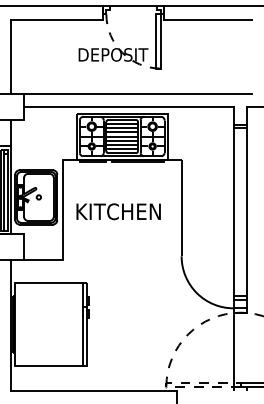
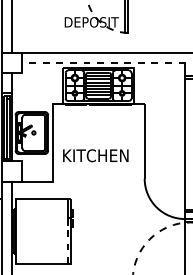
line: (128, 107) -> (103, 63), solid -> dashed
text: (118, 211) -> (95, 155), moved
line: (82, 341) -> (67, 244), solid -> dashed

